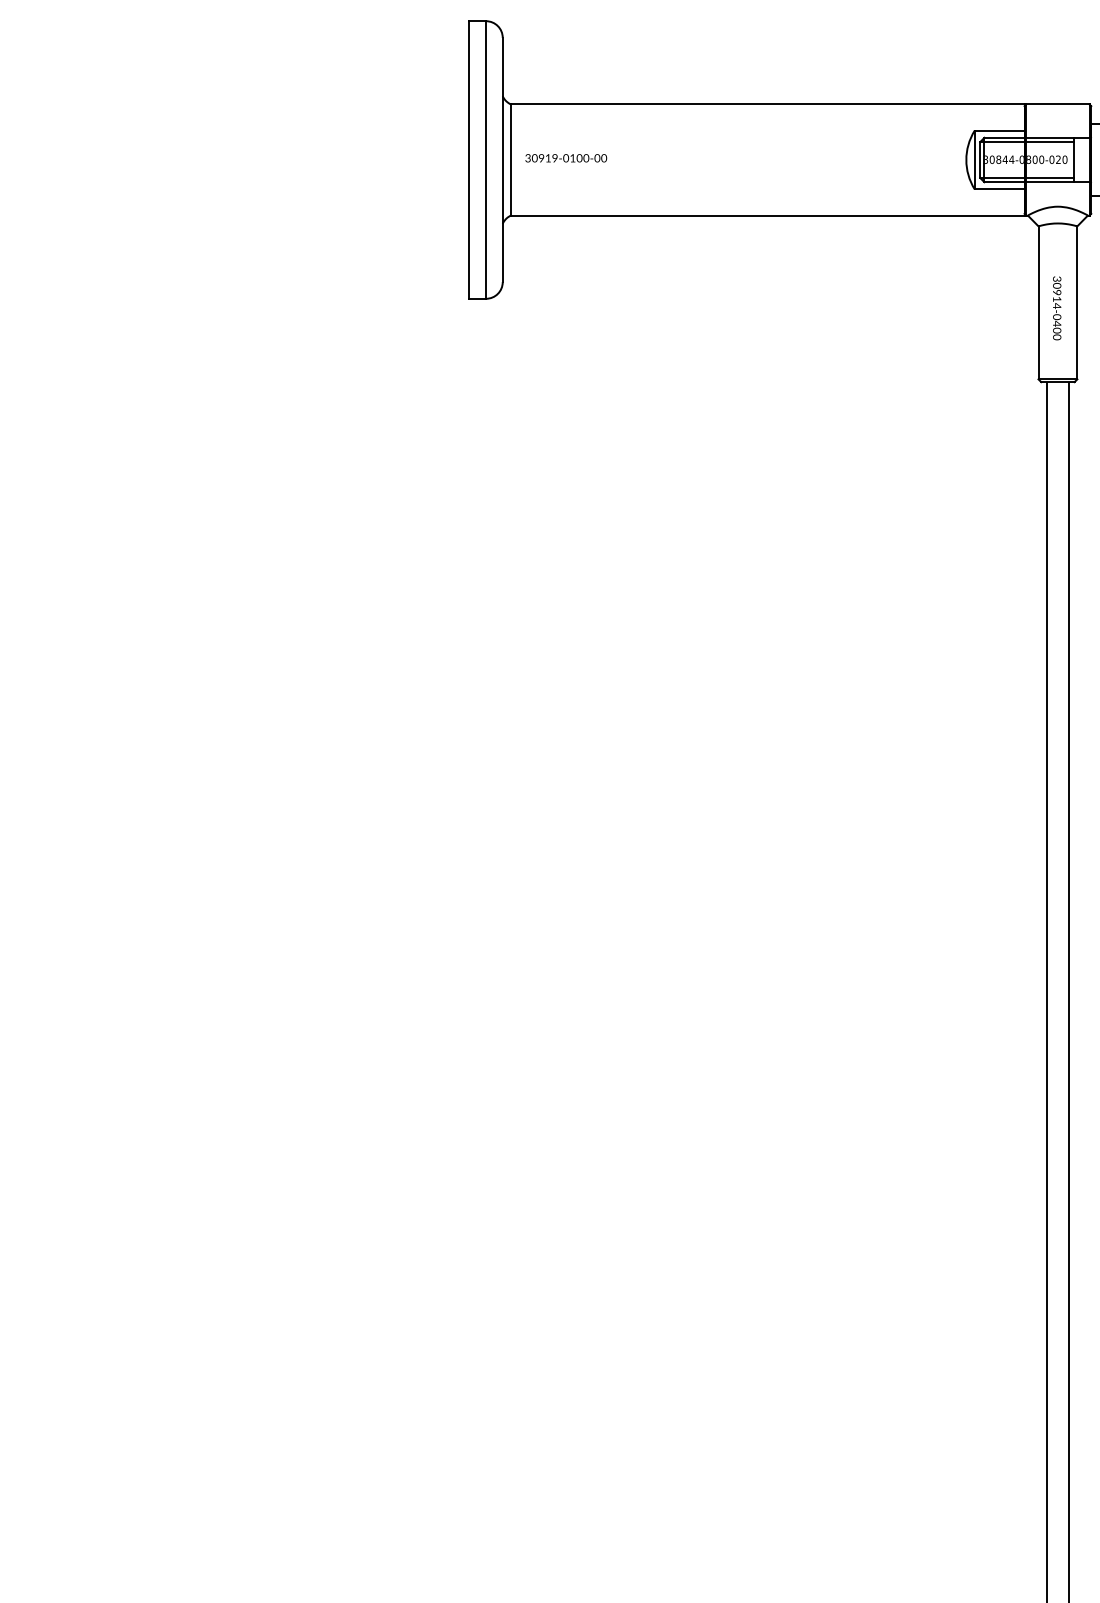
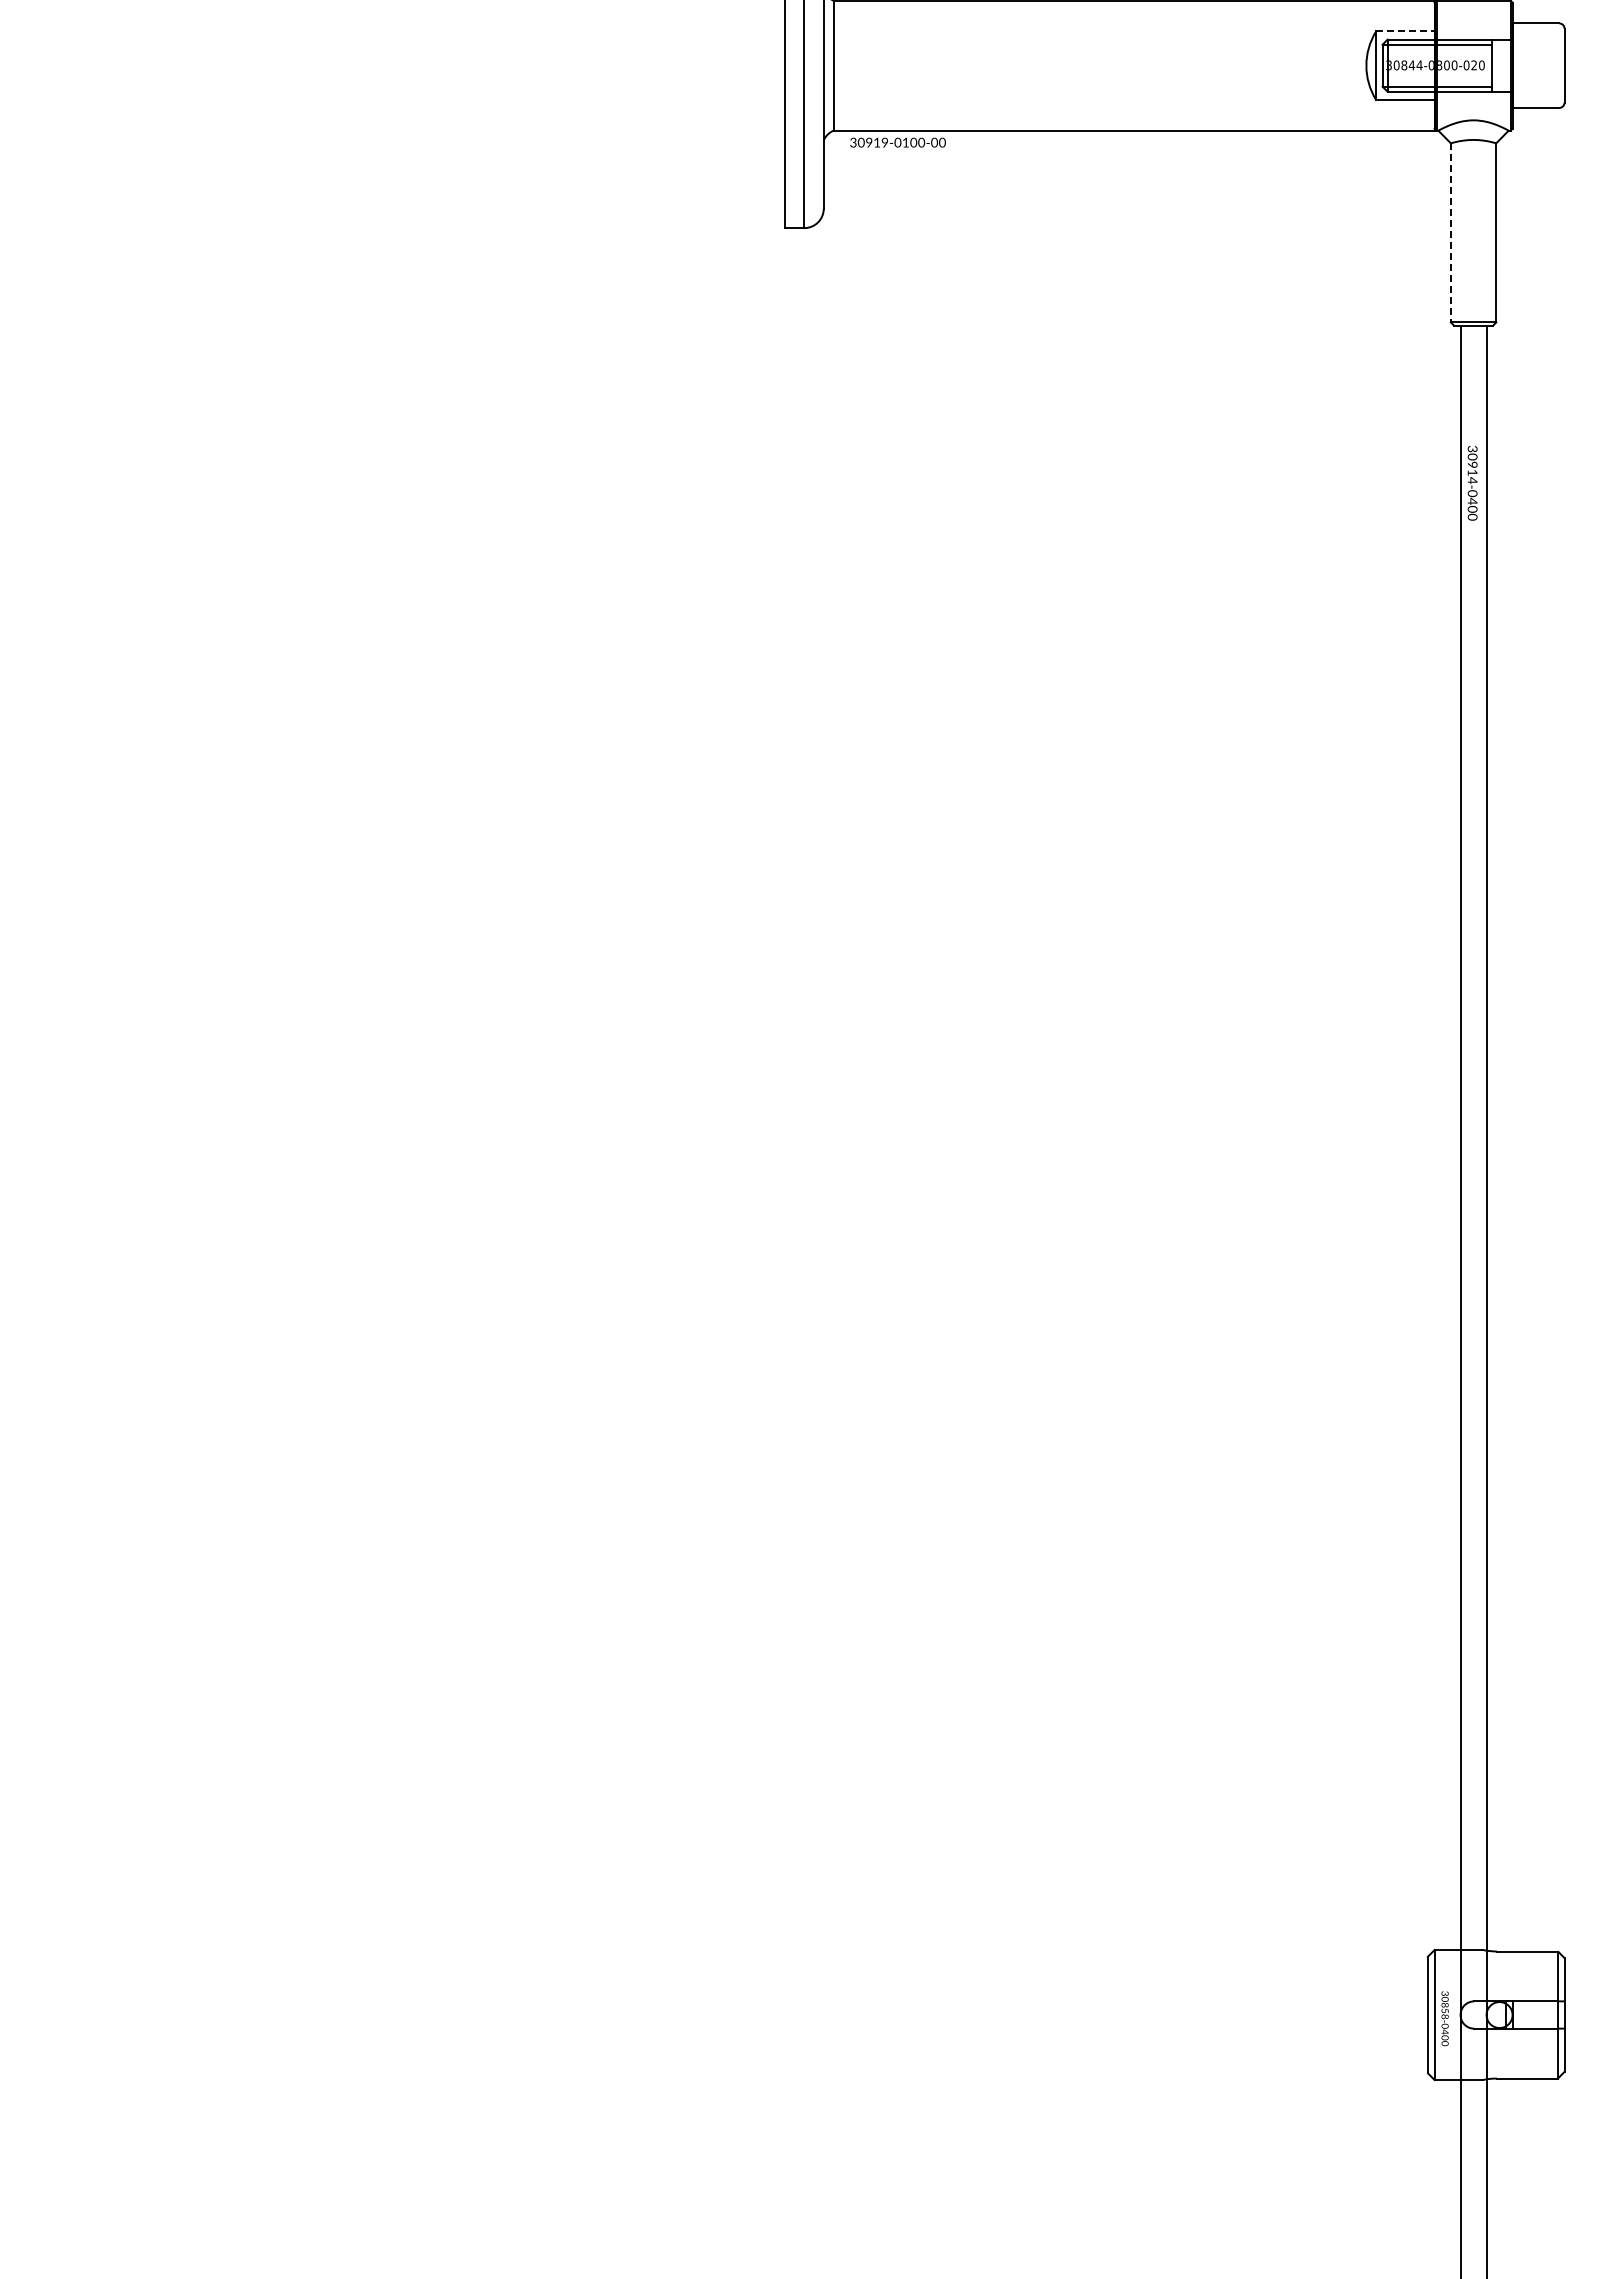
line: (999, 130) -> (1405, 31), solid -> dashed
text: (565, 158) -> (897, 142), moved
line: (1038, 302) -> (1450, 232), solid -> dashed
text: (1057, 308) -> (1472, 483), moved

